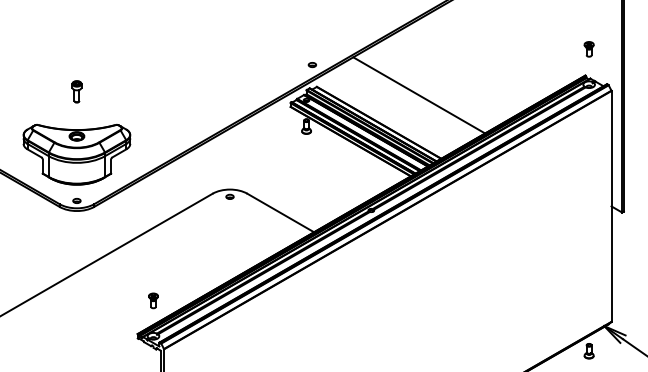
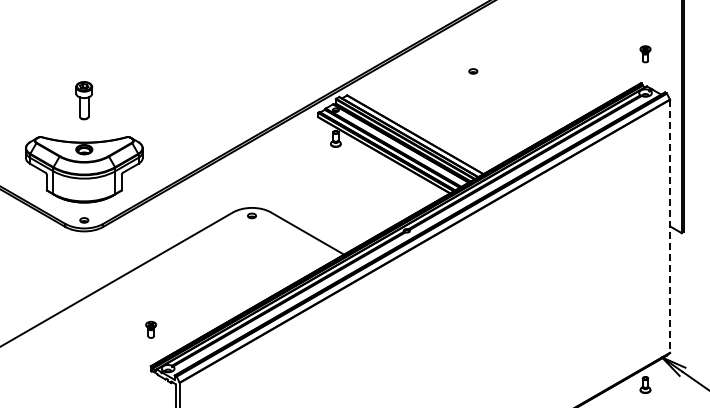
part: (312, 65) -> (473, 71), moved
part: (77, 91) -> (84, 100), size x1.6
line: (419, 95) -> (459, 104), removed
line: (611, 206) -> (670, 226), solid -> dashed
part: (153, 300) -> (151, 329), moved

